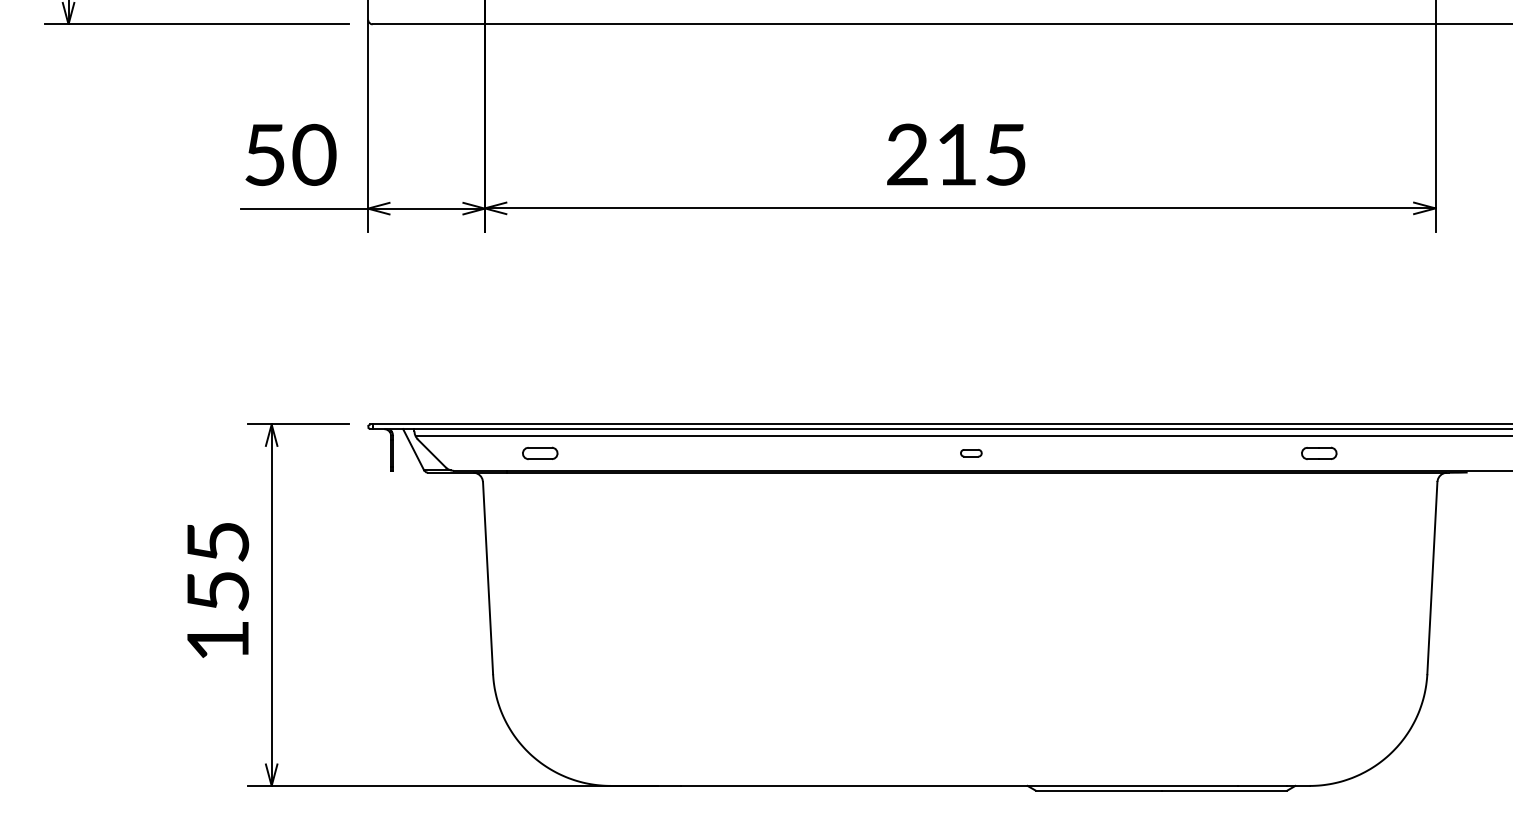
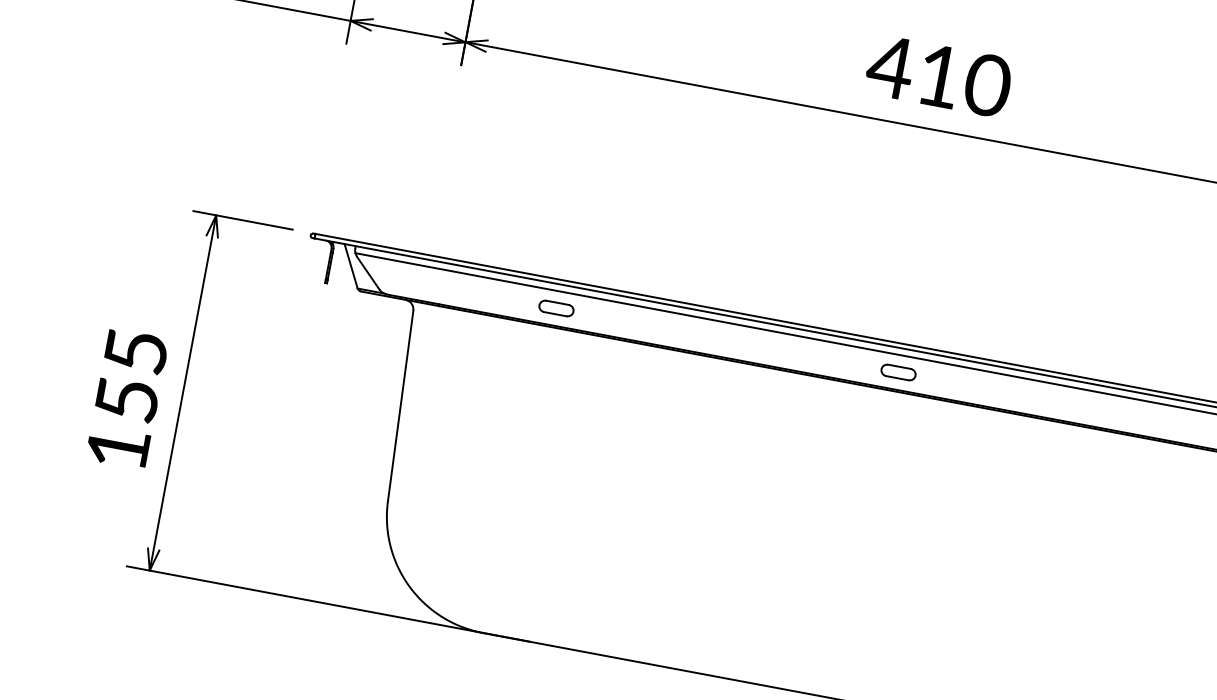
text: (956, 154) -> (939, 75), 215 -> 410
part: (540, 452) -> (556, 307), moved
part: (971, 452) -> (898, 371), size x1.67
text: (218, 590) -> (127, 399), moved

